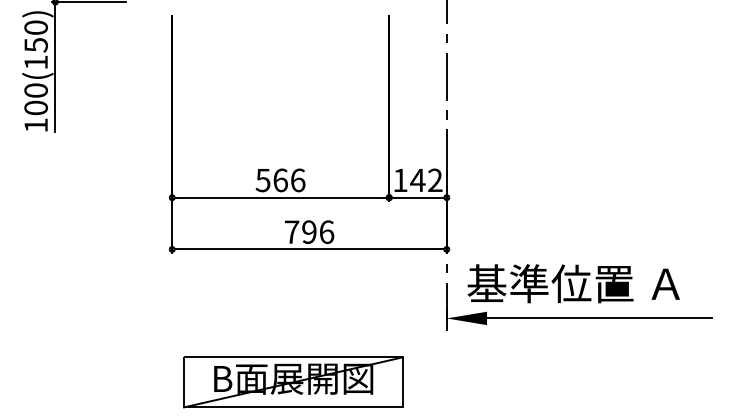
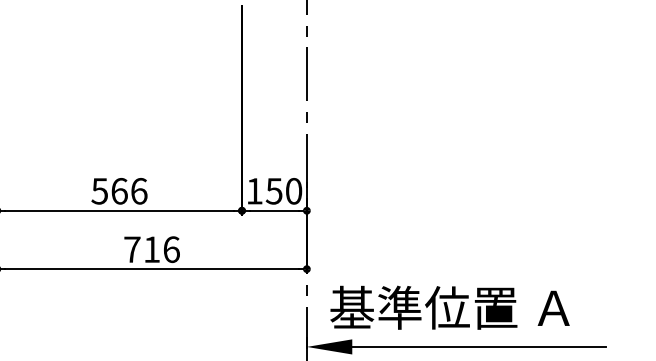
text: (426, 180) -> (284, 191), 142 -> 150
text: (309, 231) -> (152, 248), 796 -> 716

